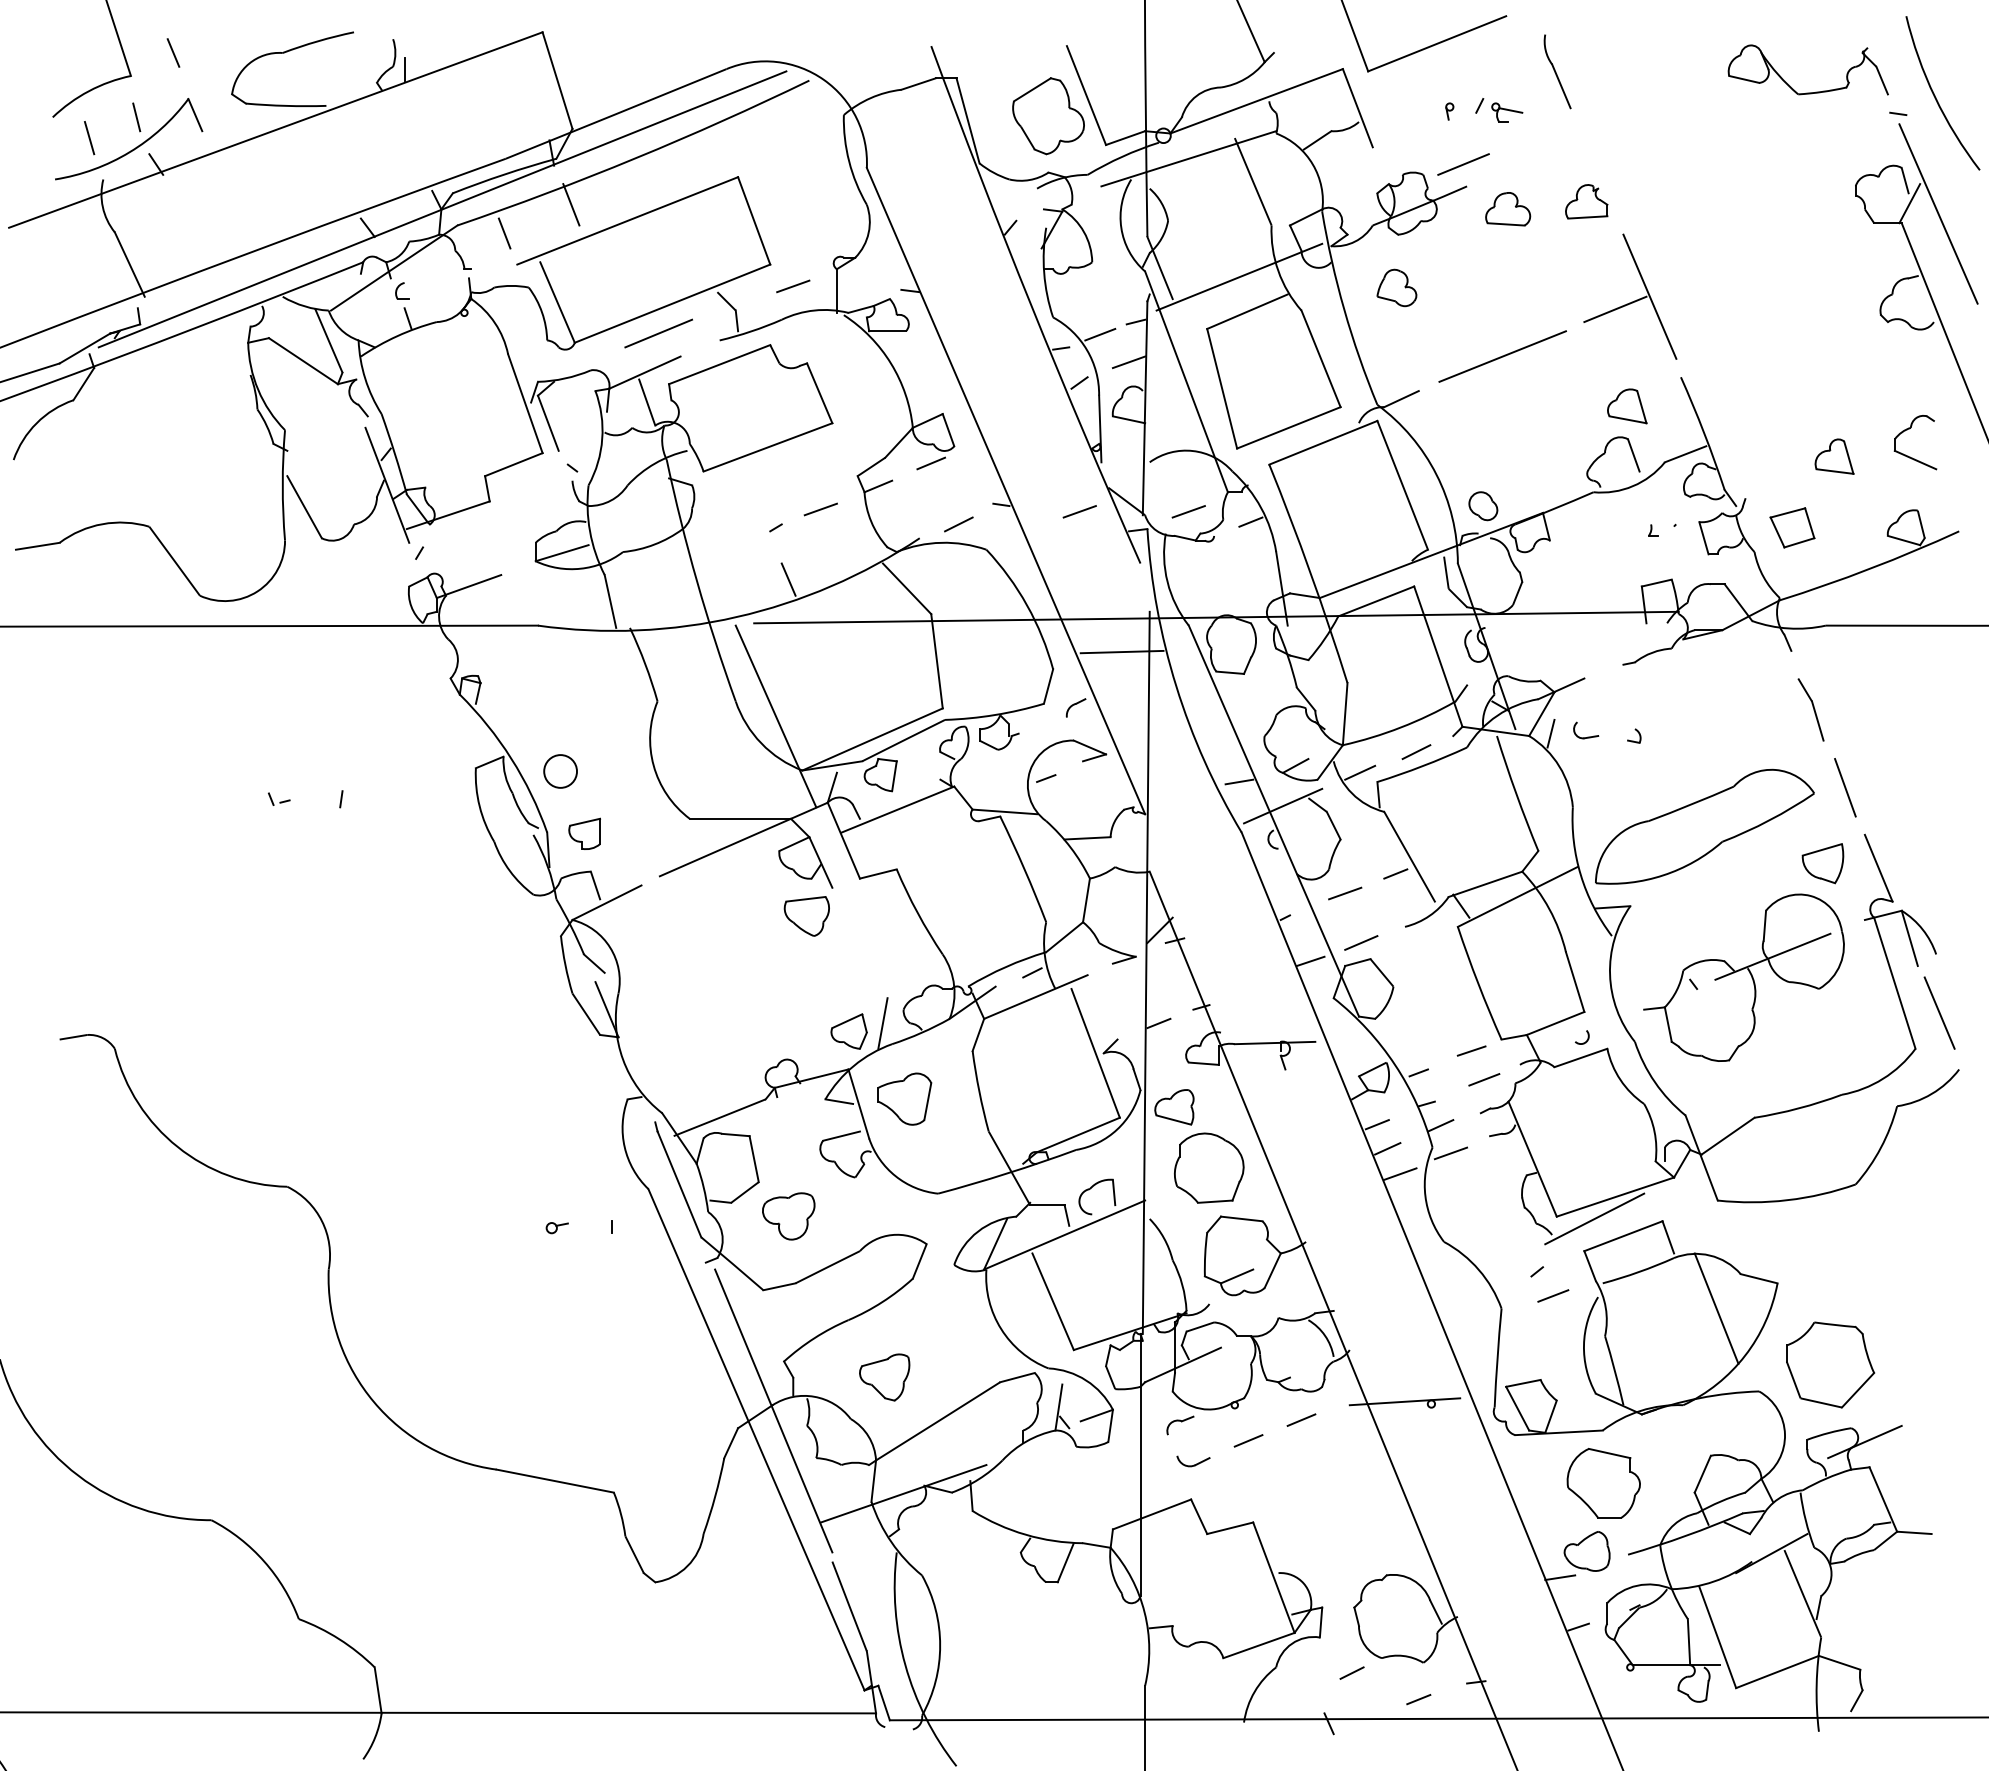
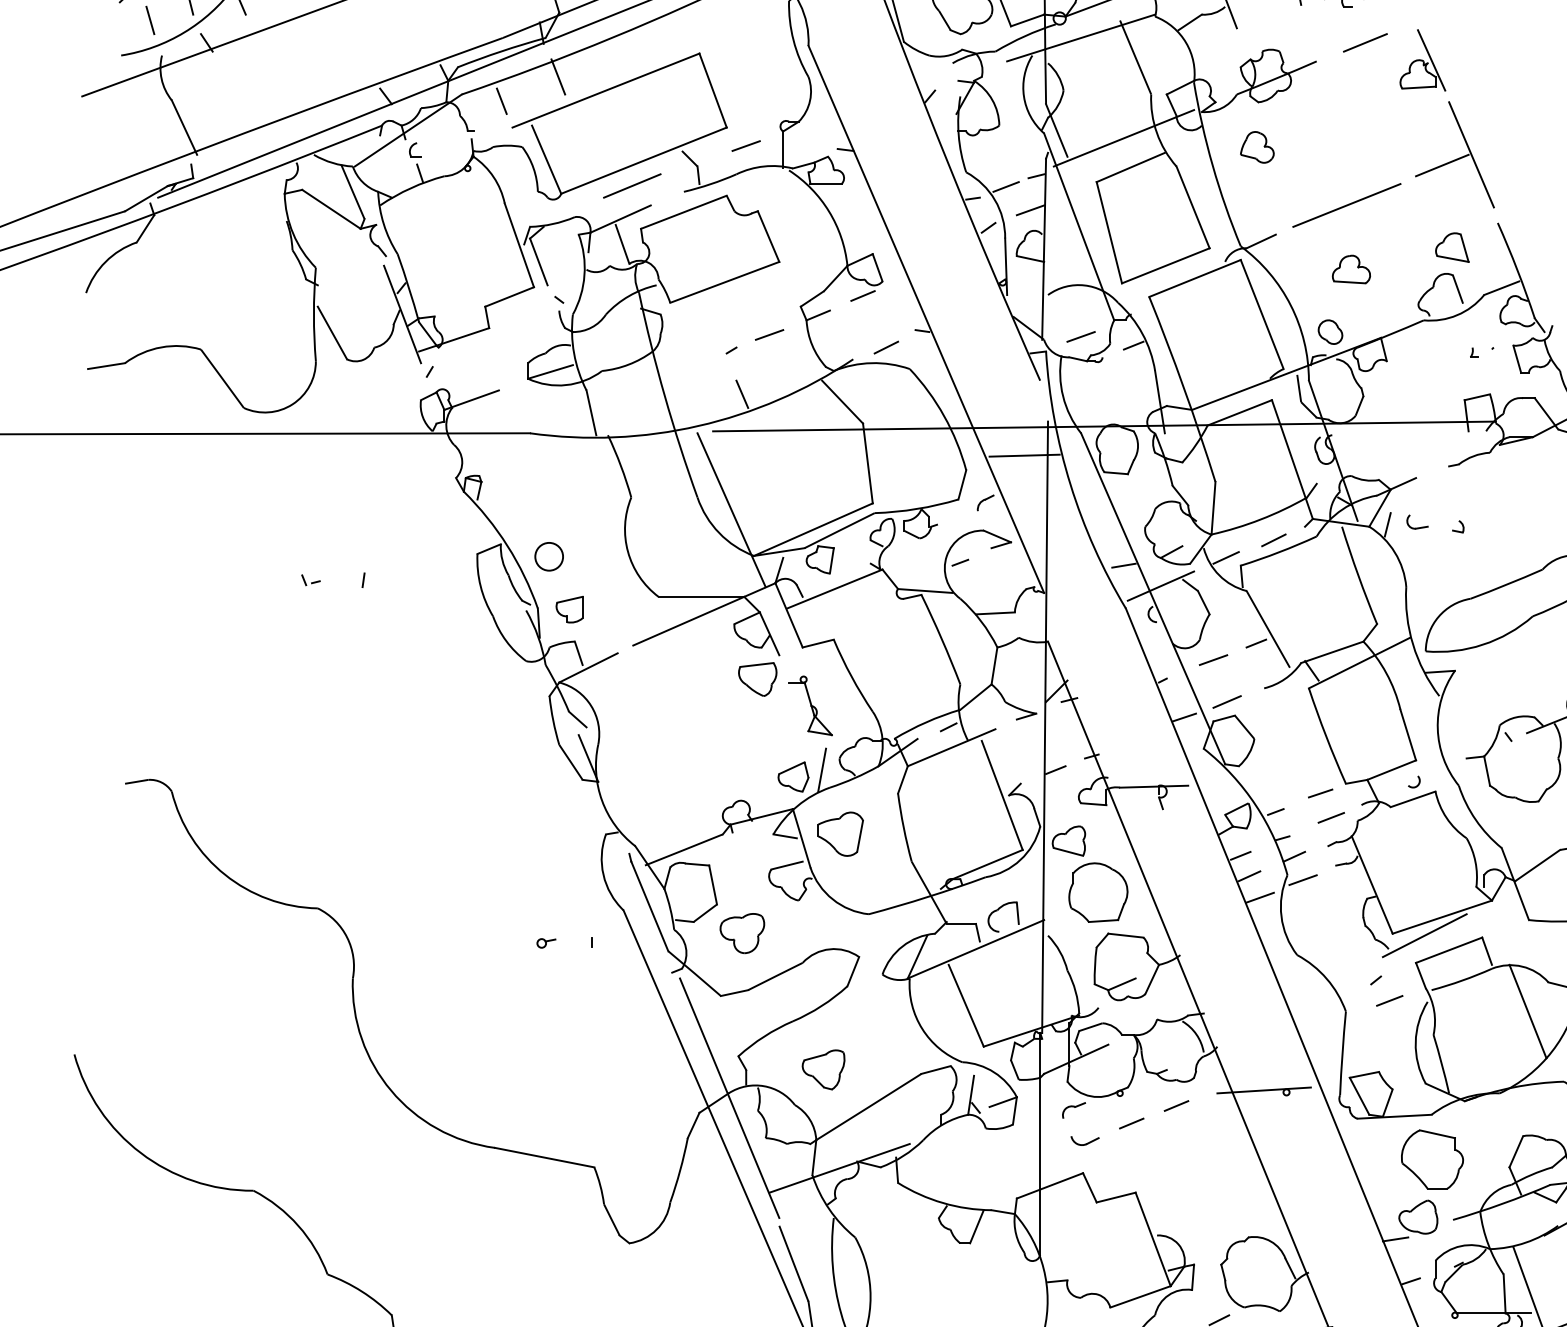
line: (1463, 164) -> (1365, 42), moved
line: (1602, 184) -> (1431, 59), added
part: (1508, 209) -> (1351, 269), moved
line: (1079, 511) -> (988, 336), removed
part: (869, 947) -> (810, 705), added

